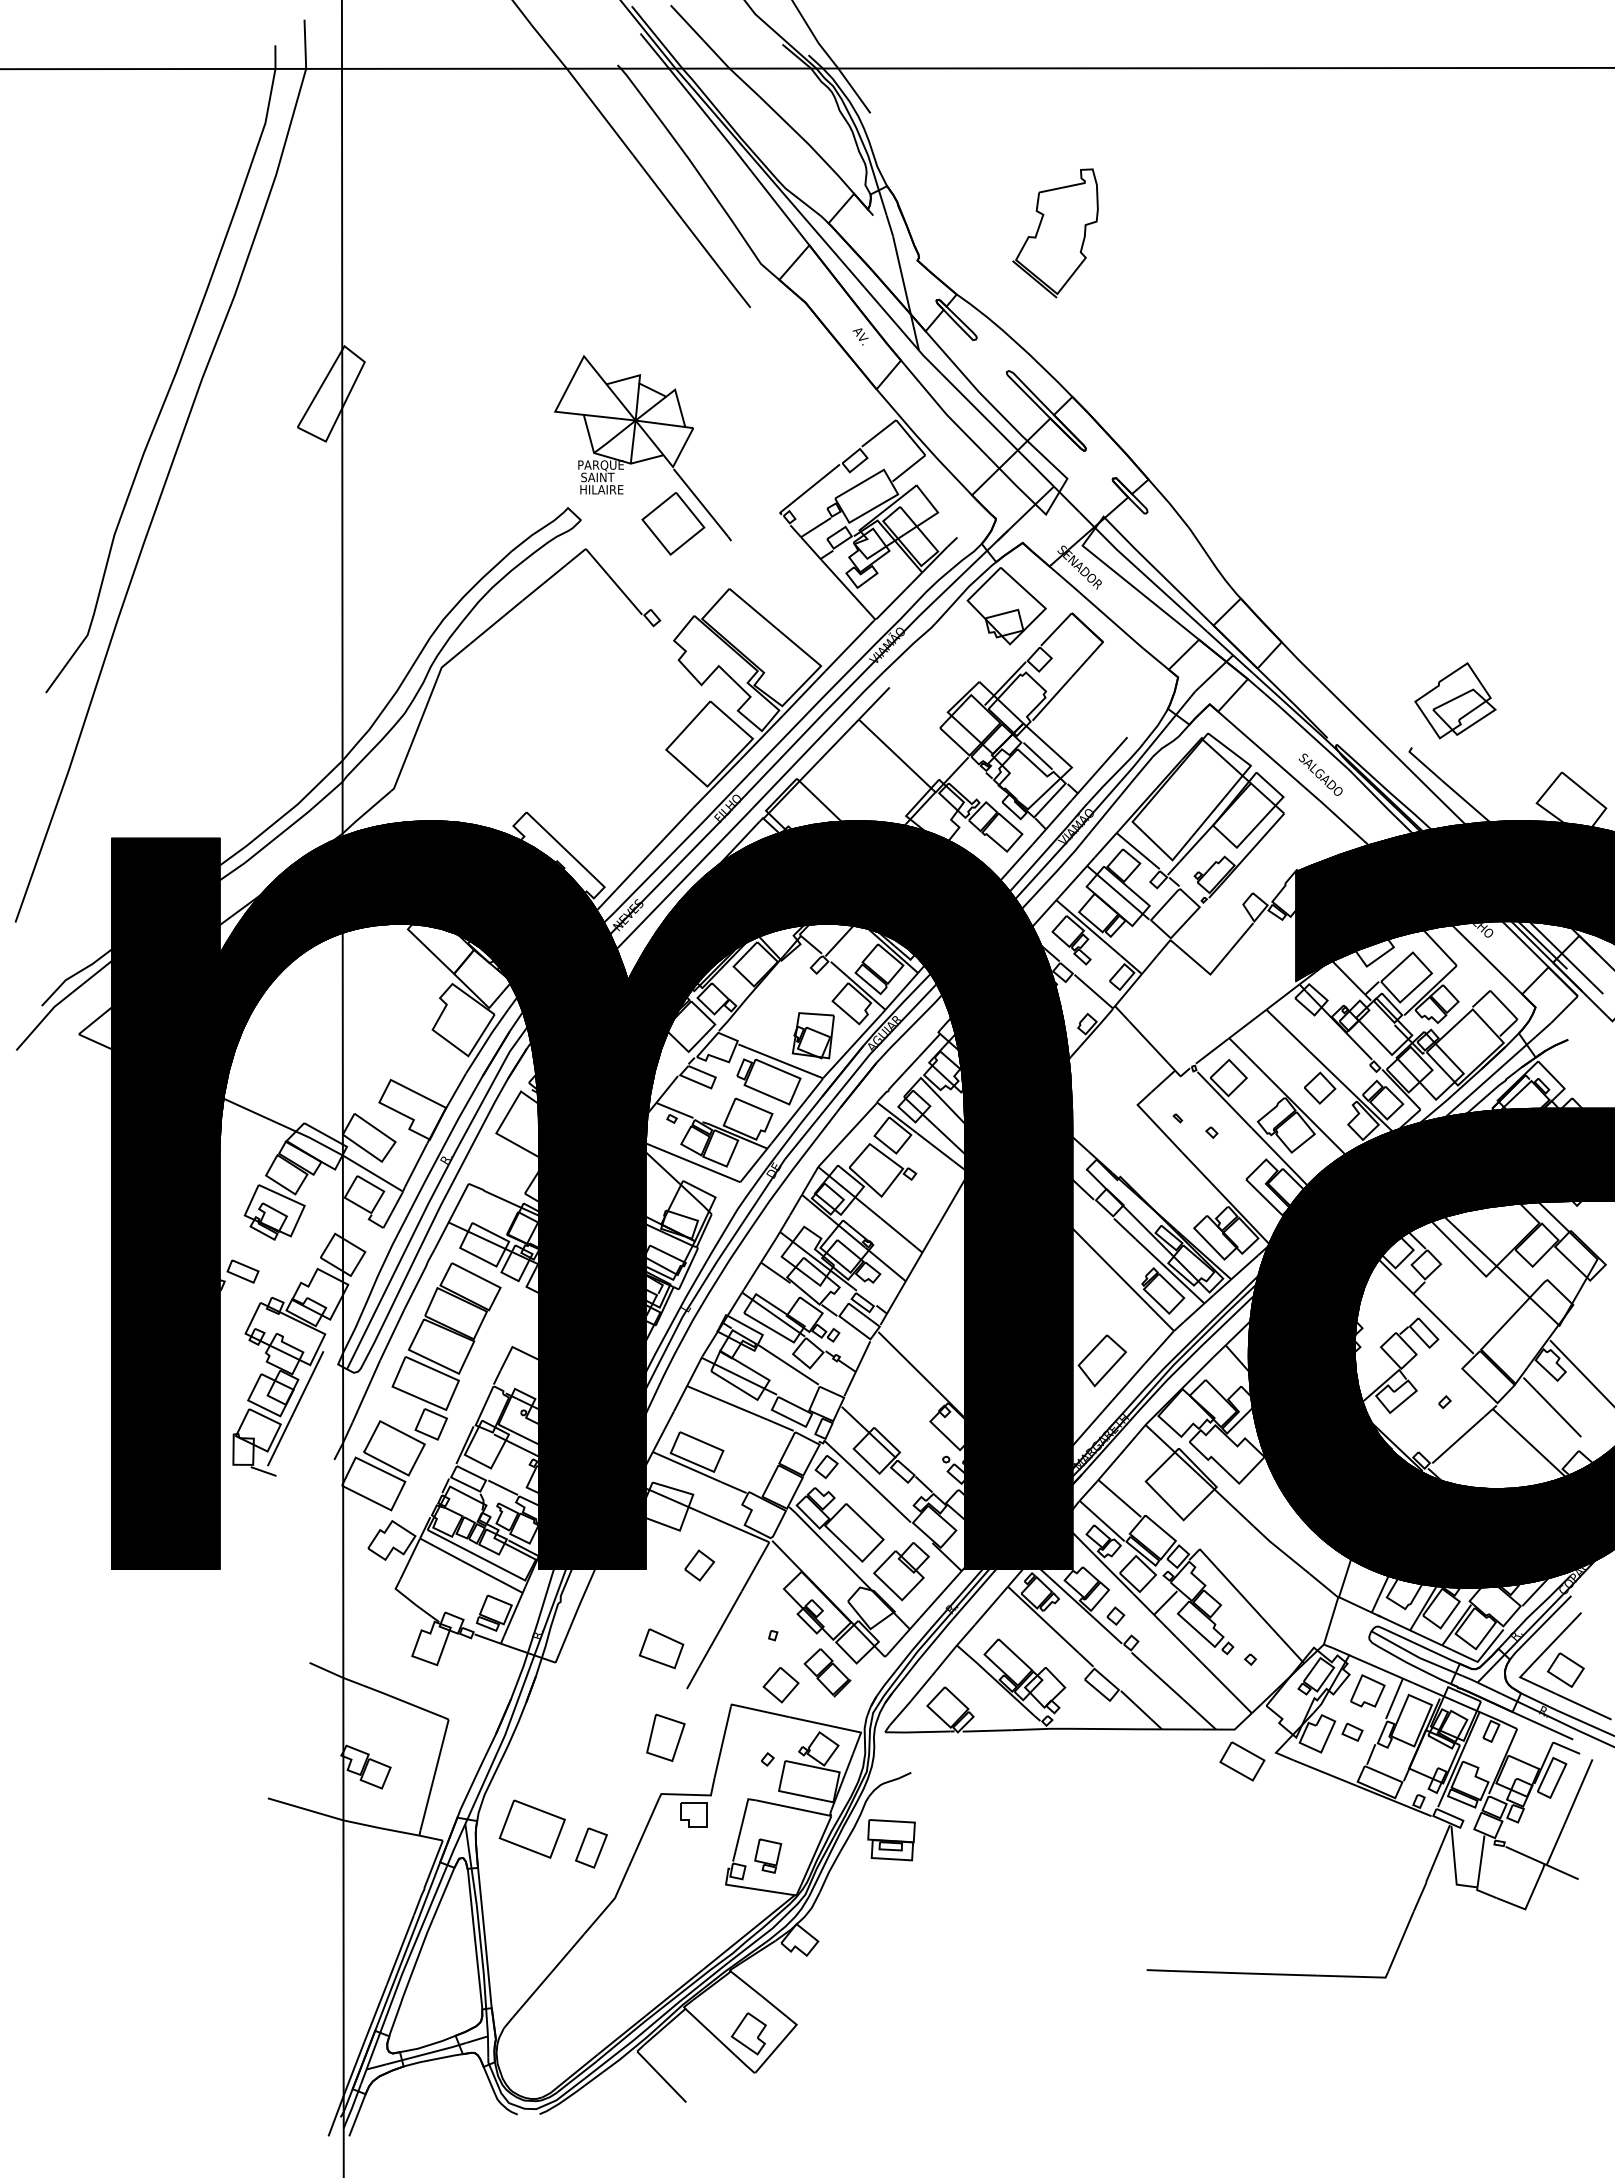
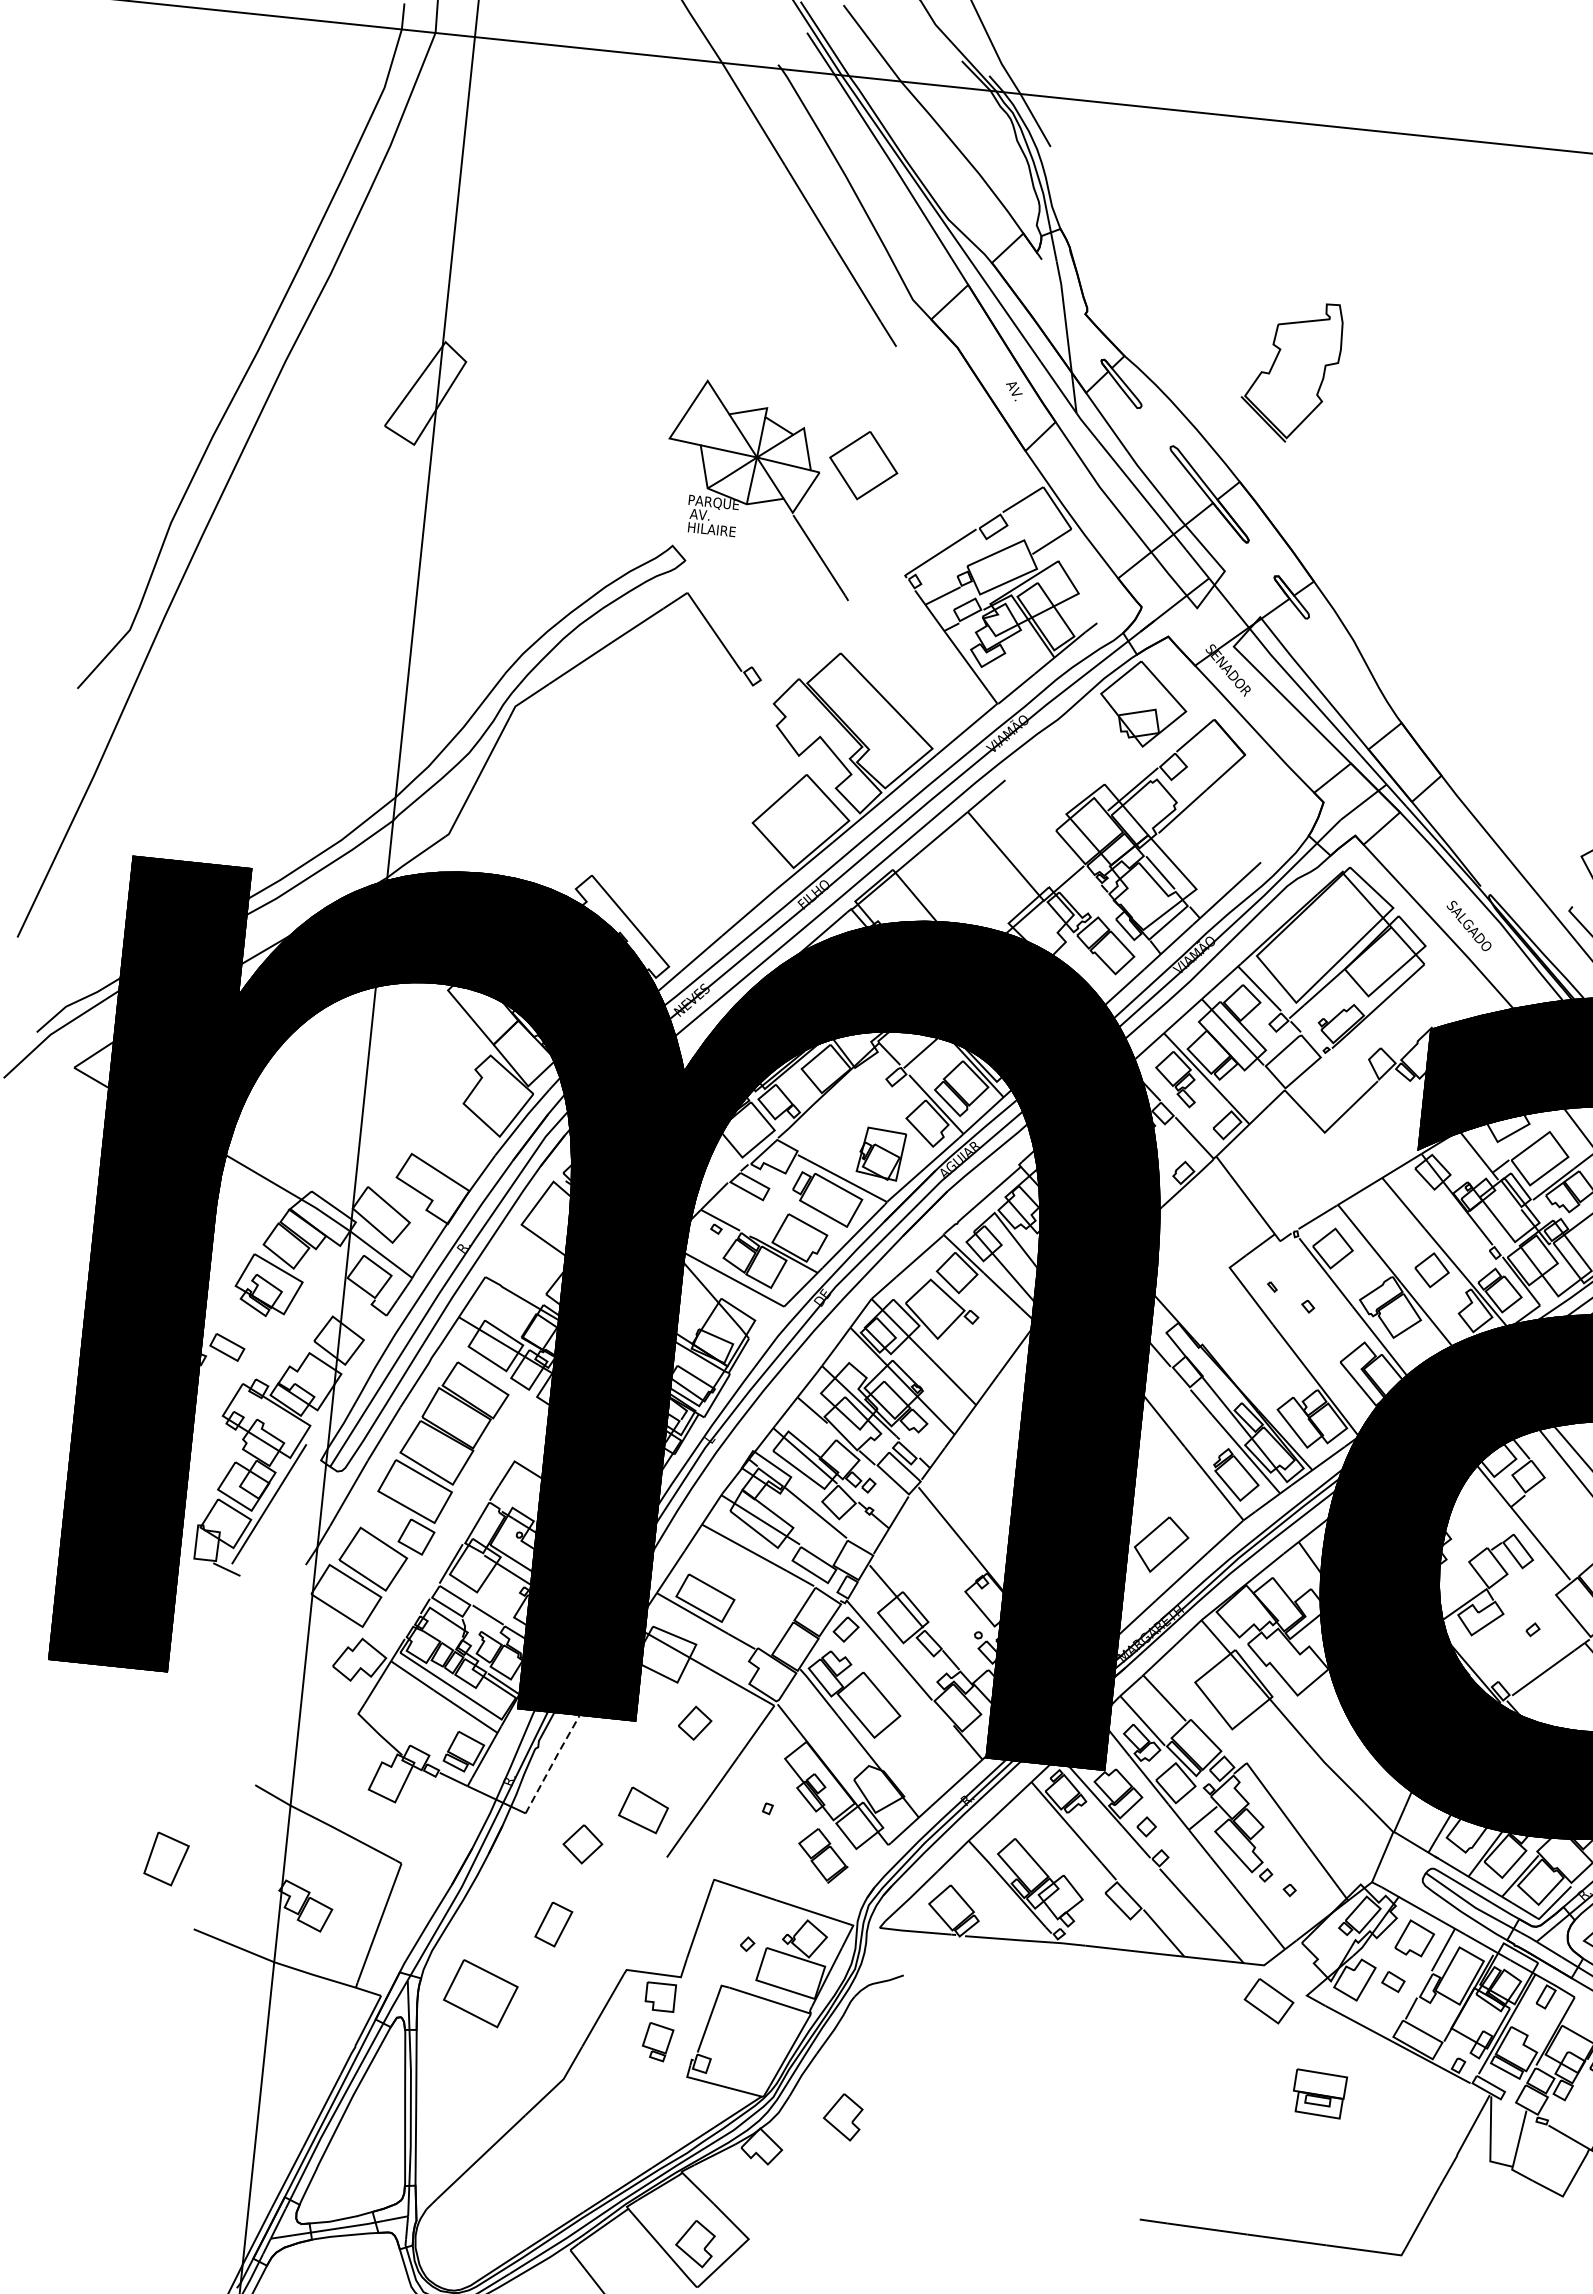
part: (1055, 233) -> (1291, 371), moved
text: (597, 477) -> (708, 515), SAINT -> AV.
part: (673, 523) -> (863, 465), moved
part: (901, 1571) -> (916, 1753), removed
line: (575, 1615) -> (552, 1763), solid -> dashed
part: (780, 1685) -> (582, 1844), moved
part: (665, 1737) -> (166, 1858), moved
part: (891, 1840) -> (1319, 2094), moved
part: (591, 1847) -> (553, 1923), moved
part: (768, 1855) -> (658, 2041), moved
part: (869, 1905) -> (842, 2116), added

